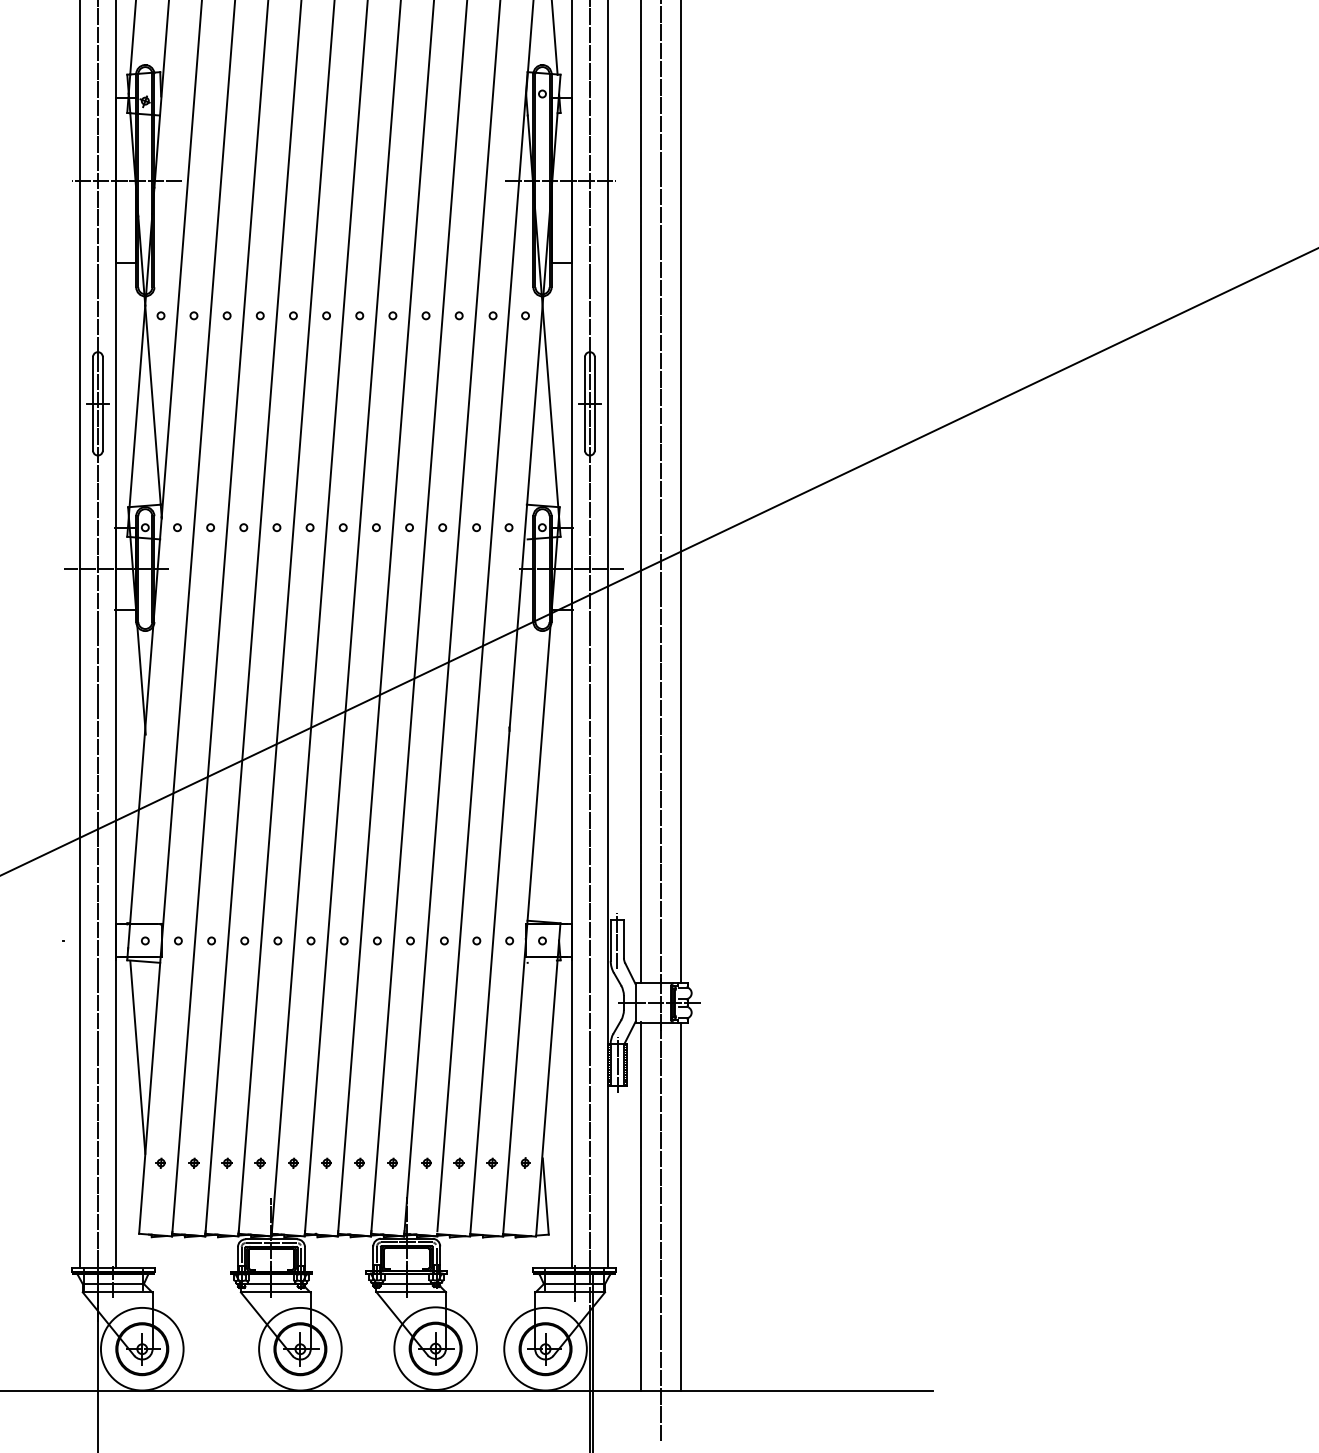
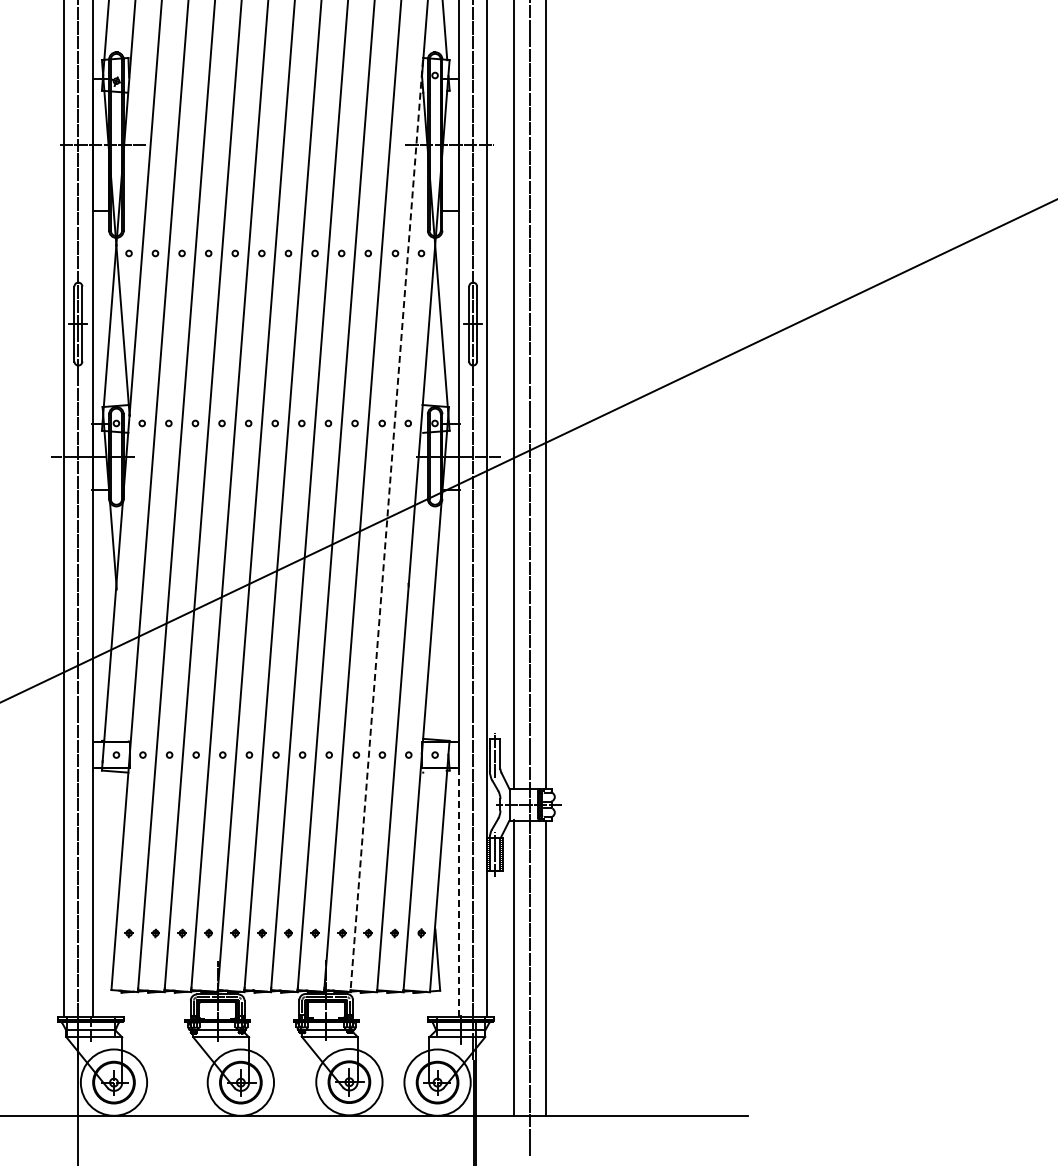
line: (483, 651) -> (387, 522), solid -> dashed
line: (137, 1057) -> (110, 848), removed
line: (572, 1112) -> (459, 892), solid -> dashed

